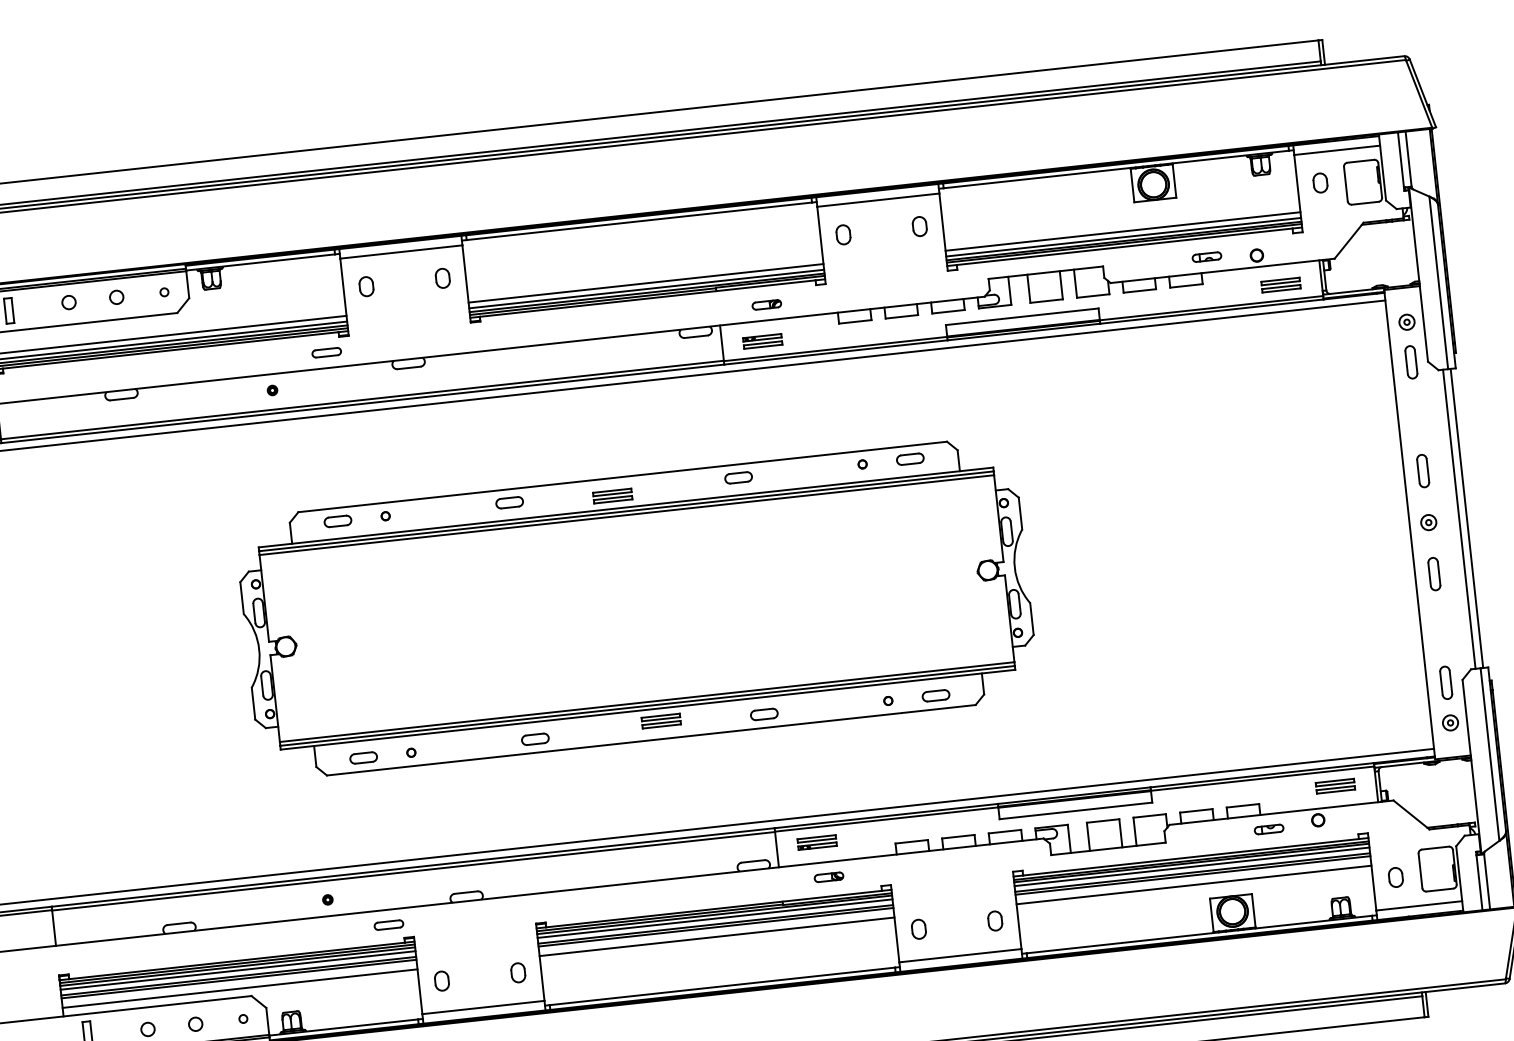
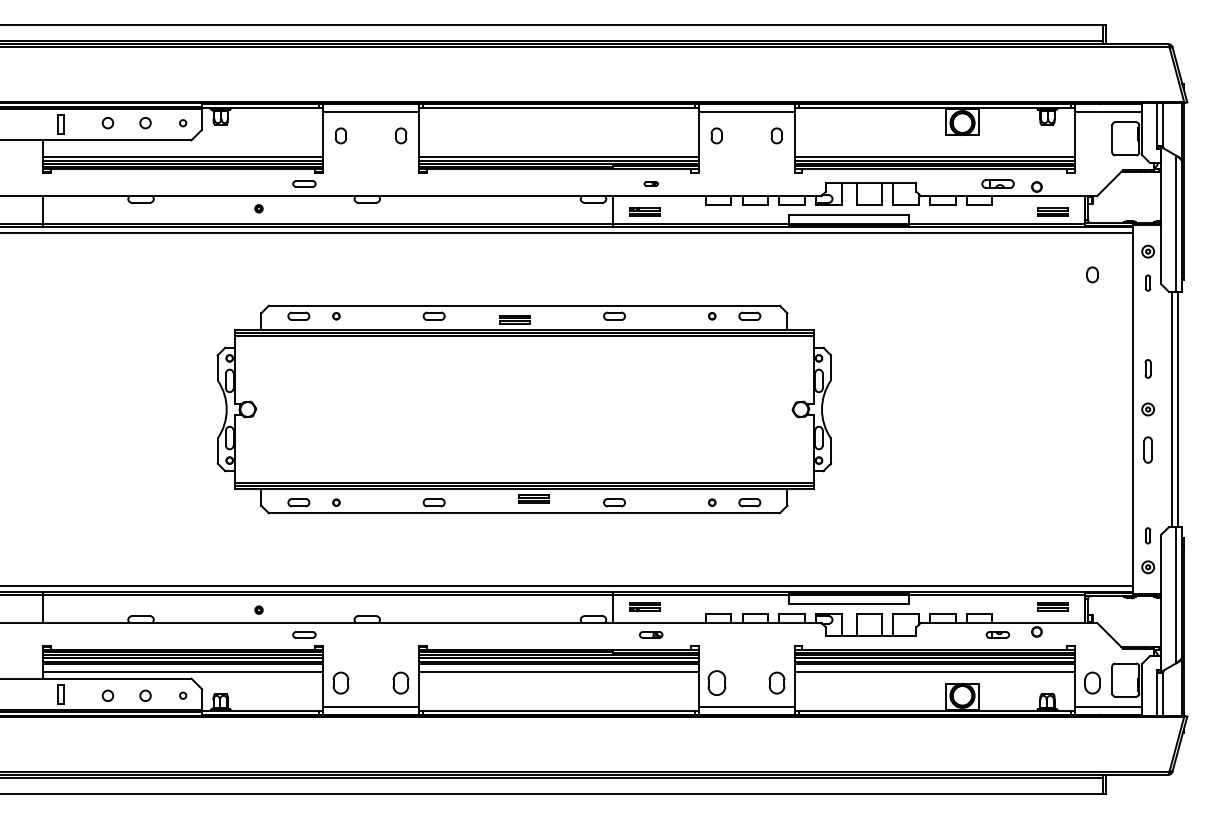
part: (1320, 182) -> (1092, 274), moved
part: (1206, 256) -> (997, 183), size x1.4
part: (767, 304) -> (651, 183), size x0.6
part: (1410, 361) -> (1147, 282), size x0.6
part: (1422, 470) -> (1147, 368), size x0.7
part: (1445, 682) -> (1147, 535), size x0.6
part: (1395, 876) -> (1092, 682), size x1.4
part: (994, 920) -> (776, 682), size x1.4
part: (918, 928) -> (716, 682), size x1.6
part: (518, 972) -> (401, 682), size x1.4
part: (441, 980) -> (340, 682), size x1.4

